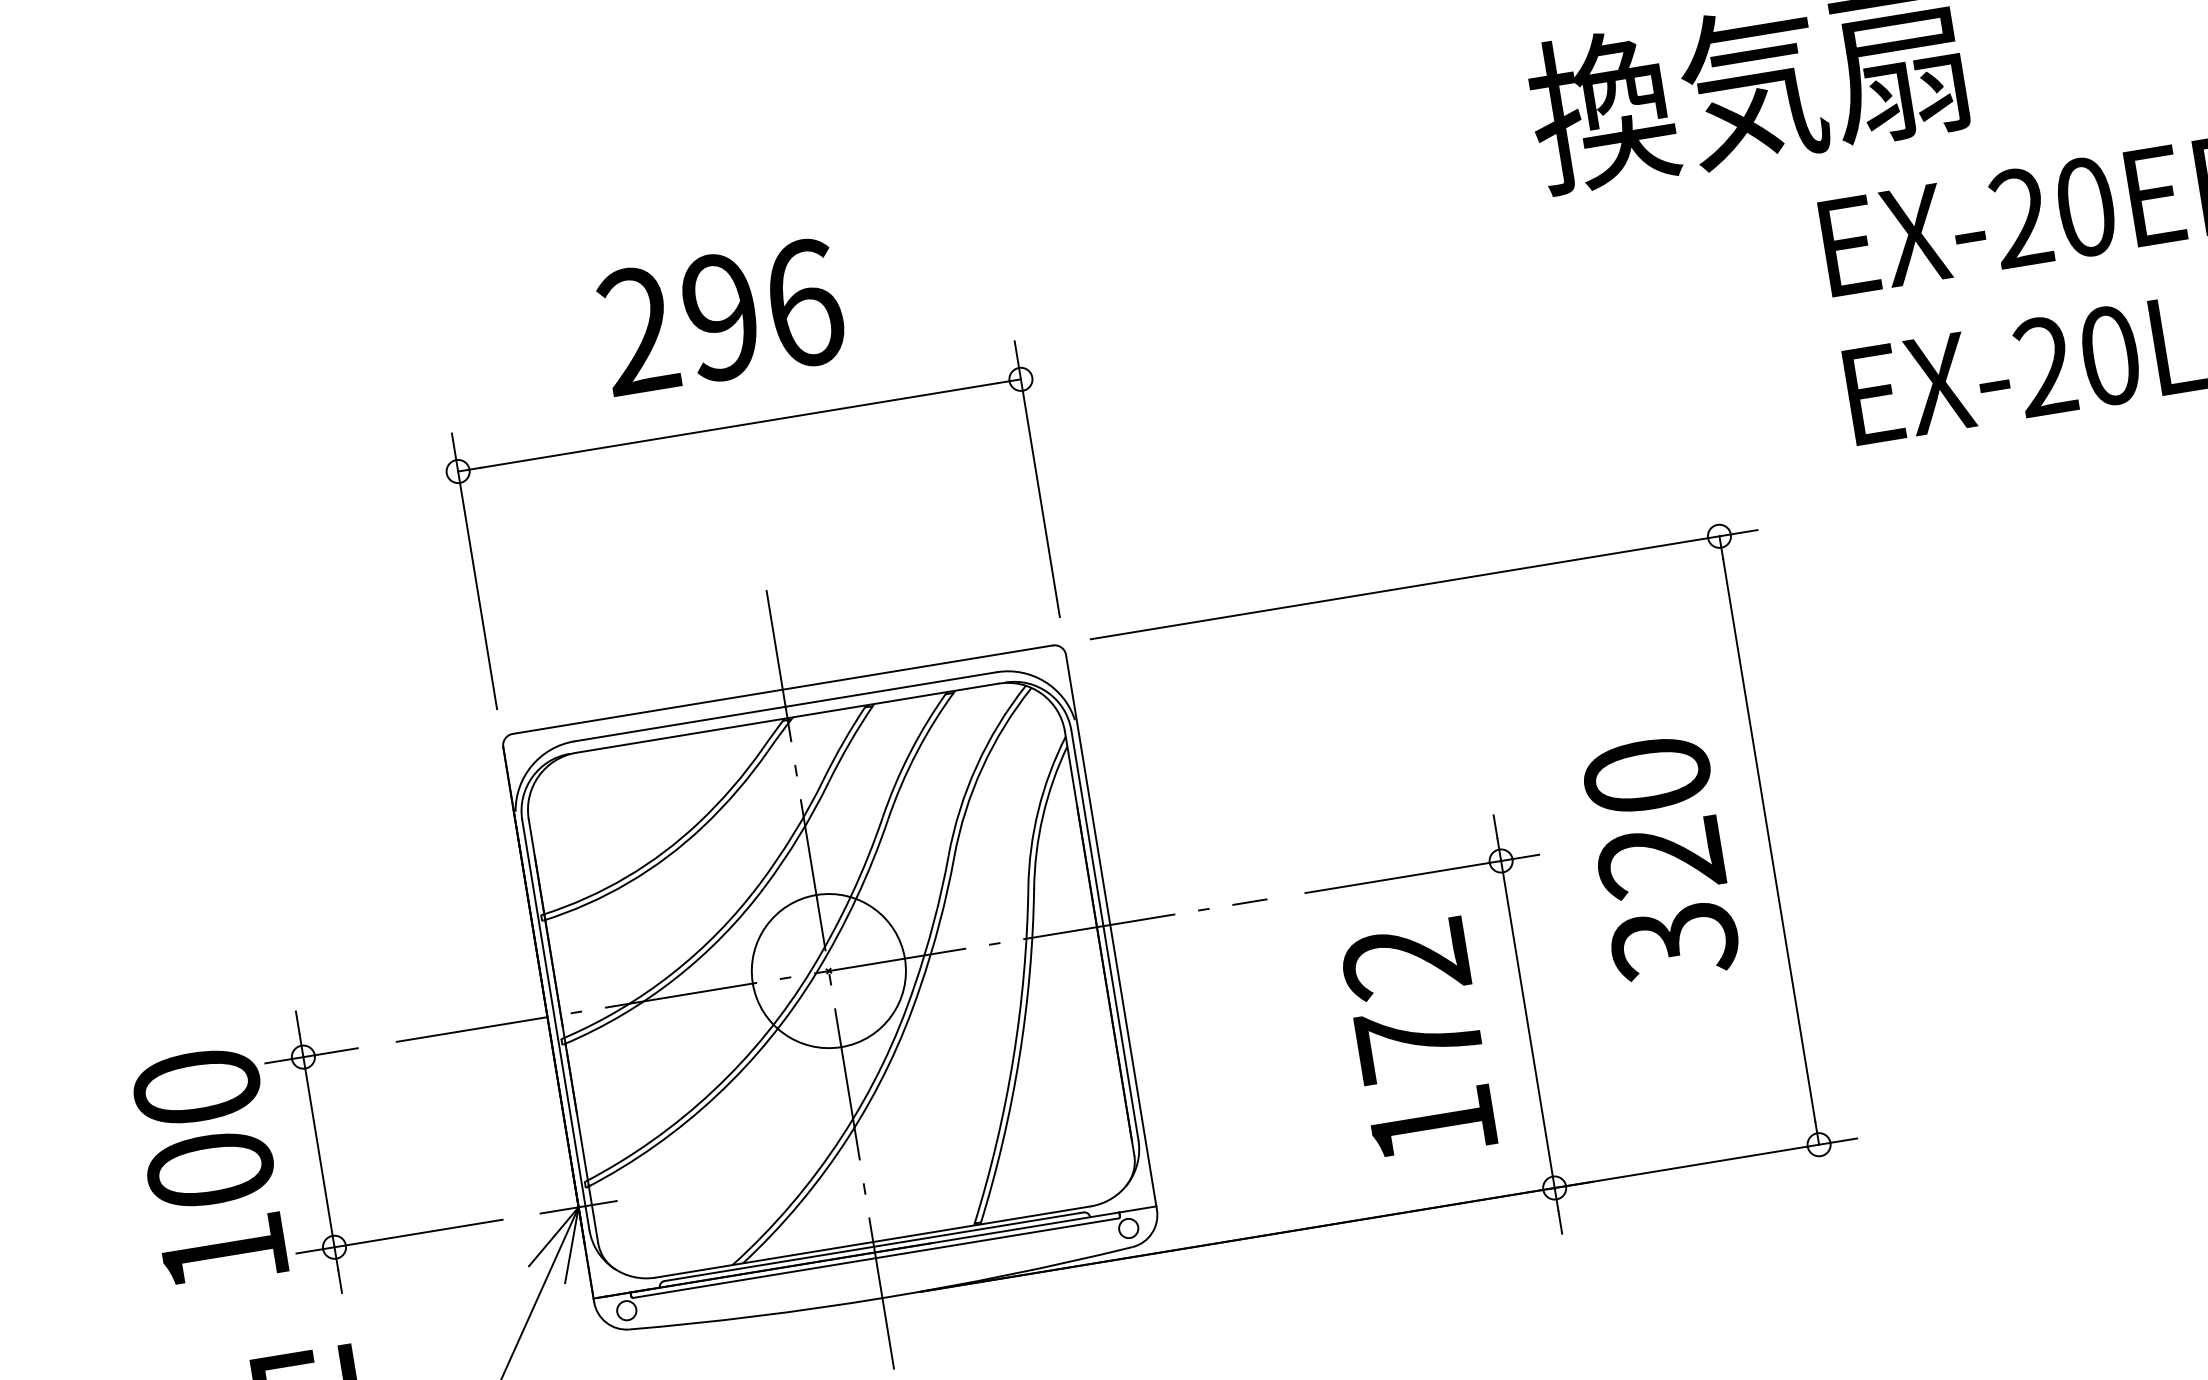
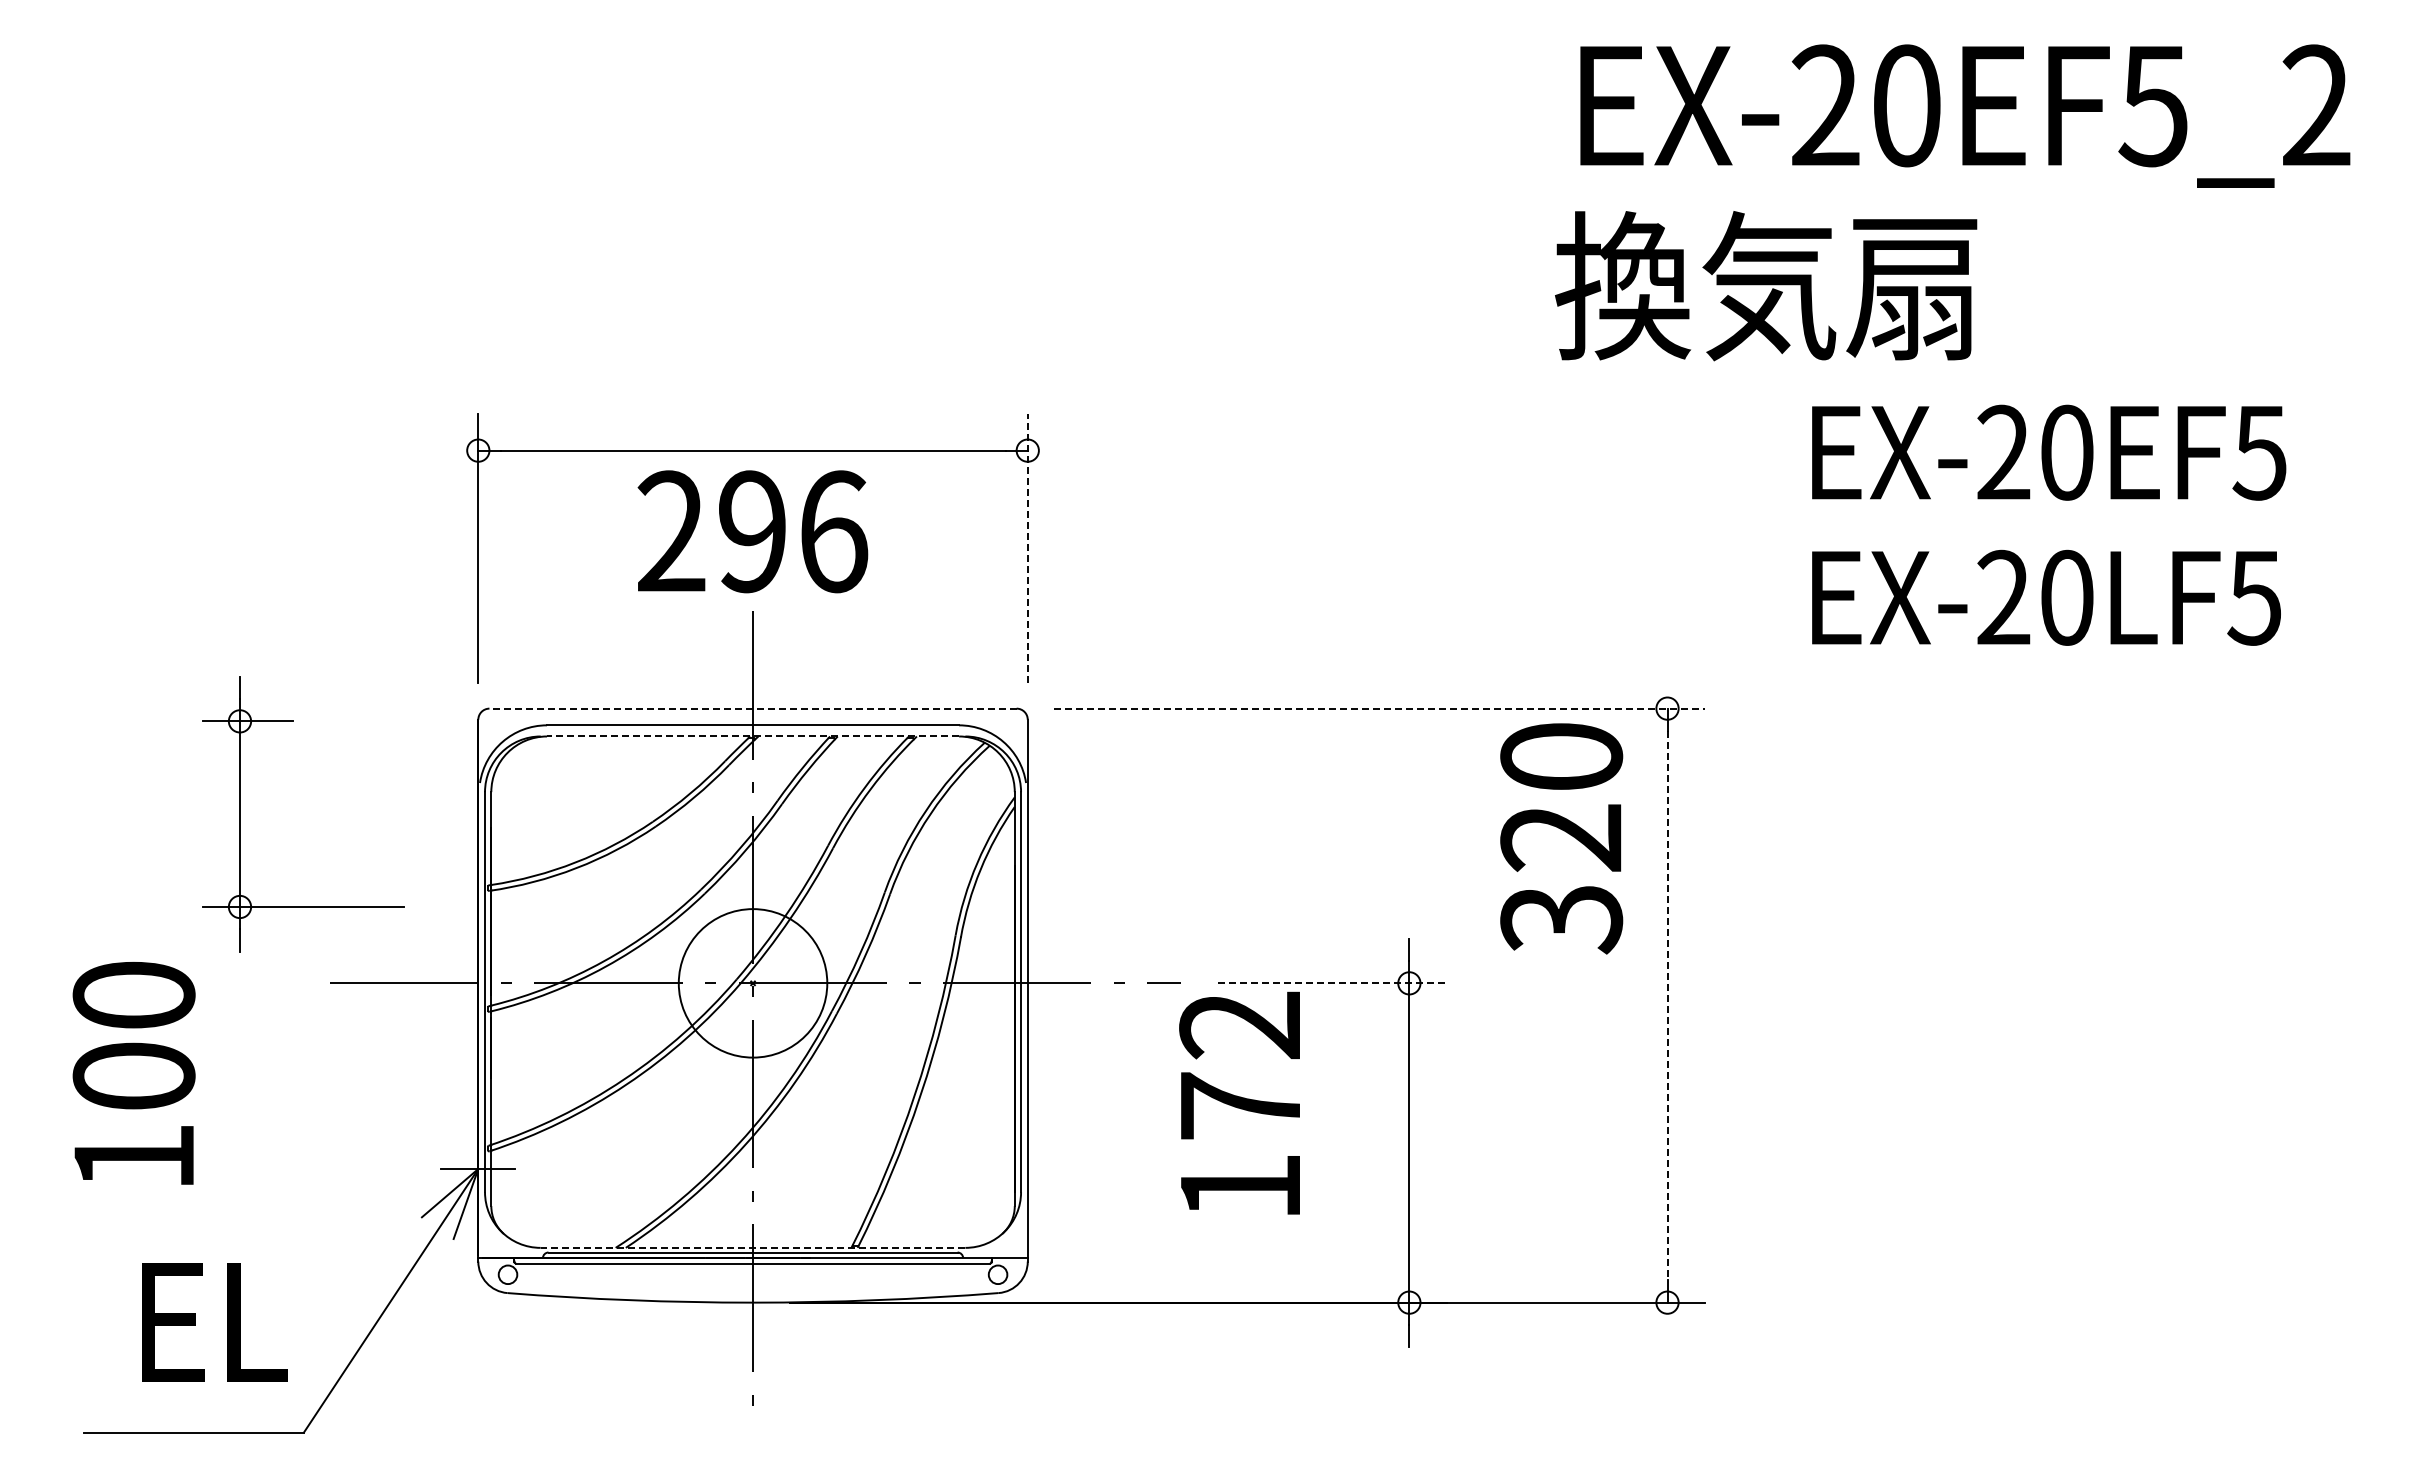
text: (721, 316) -> (752, 531), moved
line: (1037, 479) -> (1027, 548), solid -> dashed
line: (1424, 584) -> (1379, 708), solid -> dashed
line: (783, 689) -> (753, 708), solid -> dashed
line: (786, 718) -> (752, 736), solid -> dashed
line: (1769, 840) -> (1667, 1005), solid -> dashed
text: (1660, 859) -> (1561, 838), moved
line: (1422, 874) -> (1332, 983), solid -> dashed
text: (1417, 1038) -> (1239, 1102), moved
part: (319, 1152) -> (240, 814), moved
line: (872, 1241) -> (752, 1247), solid -> dashed

